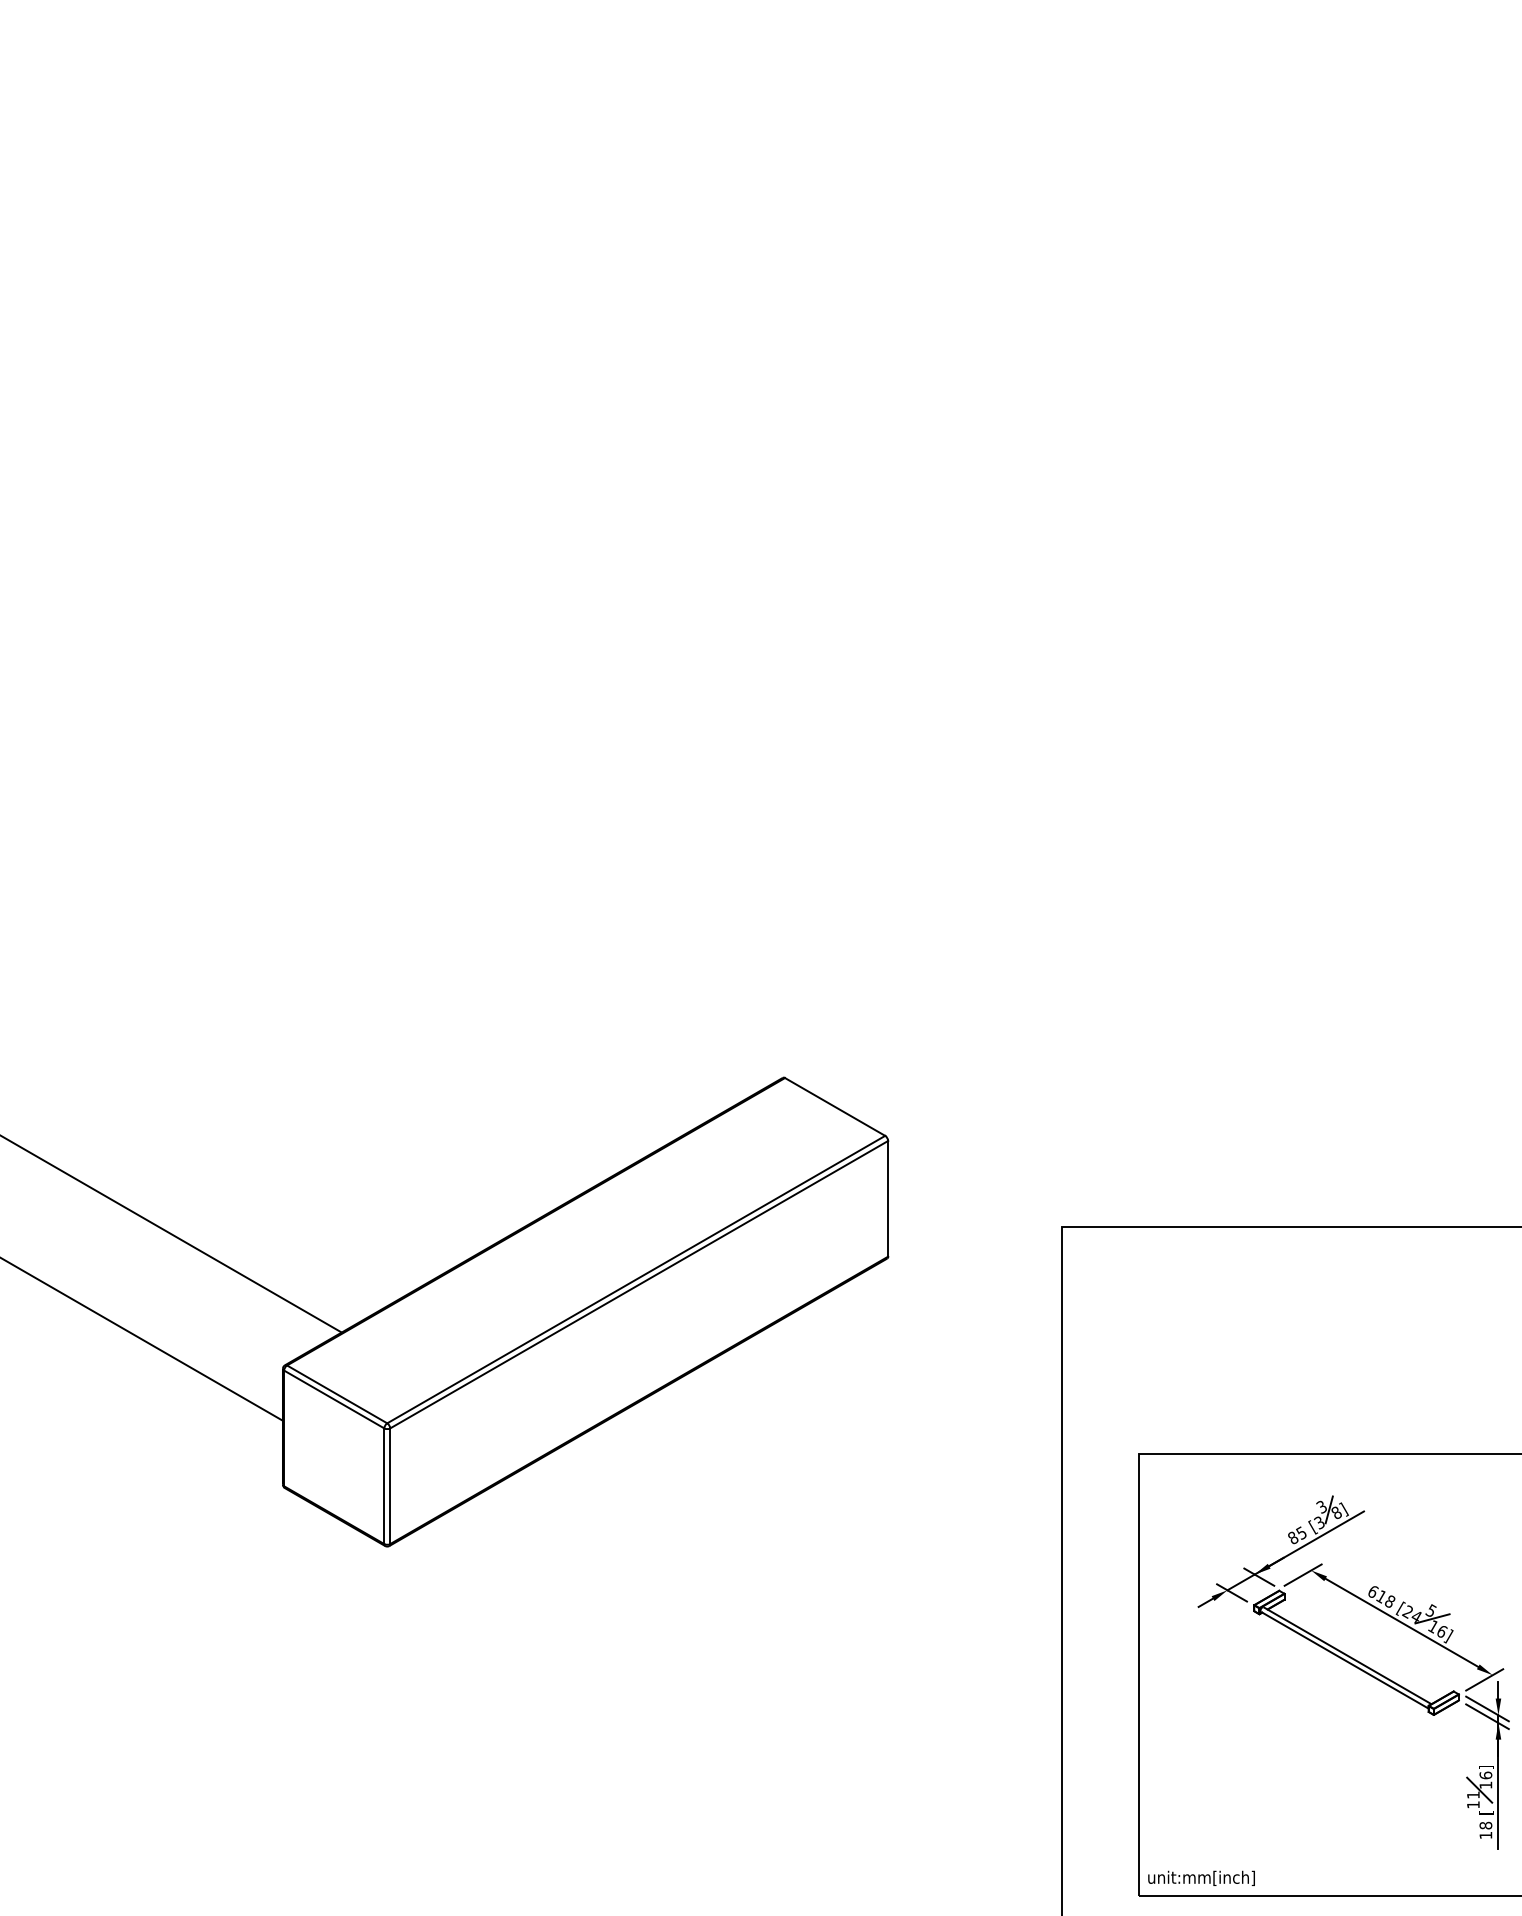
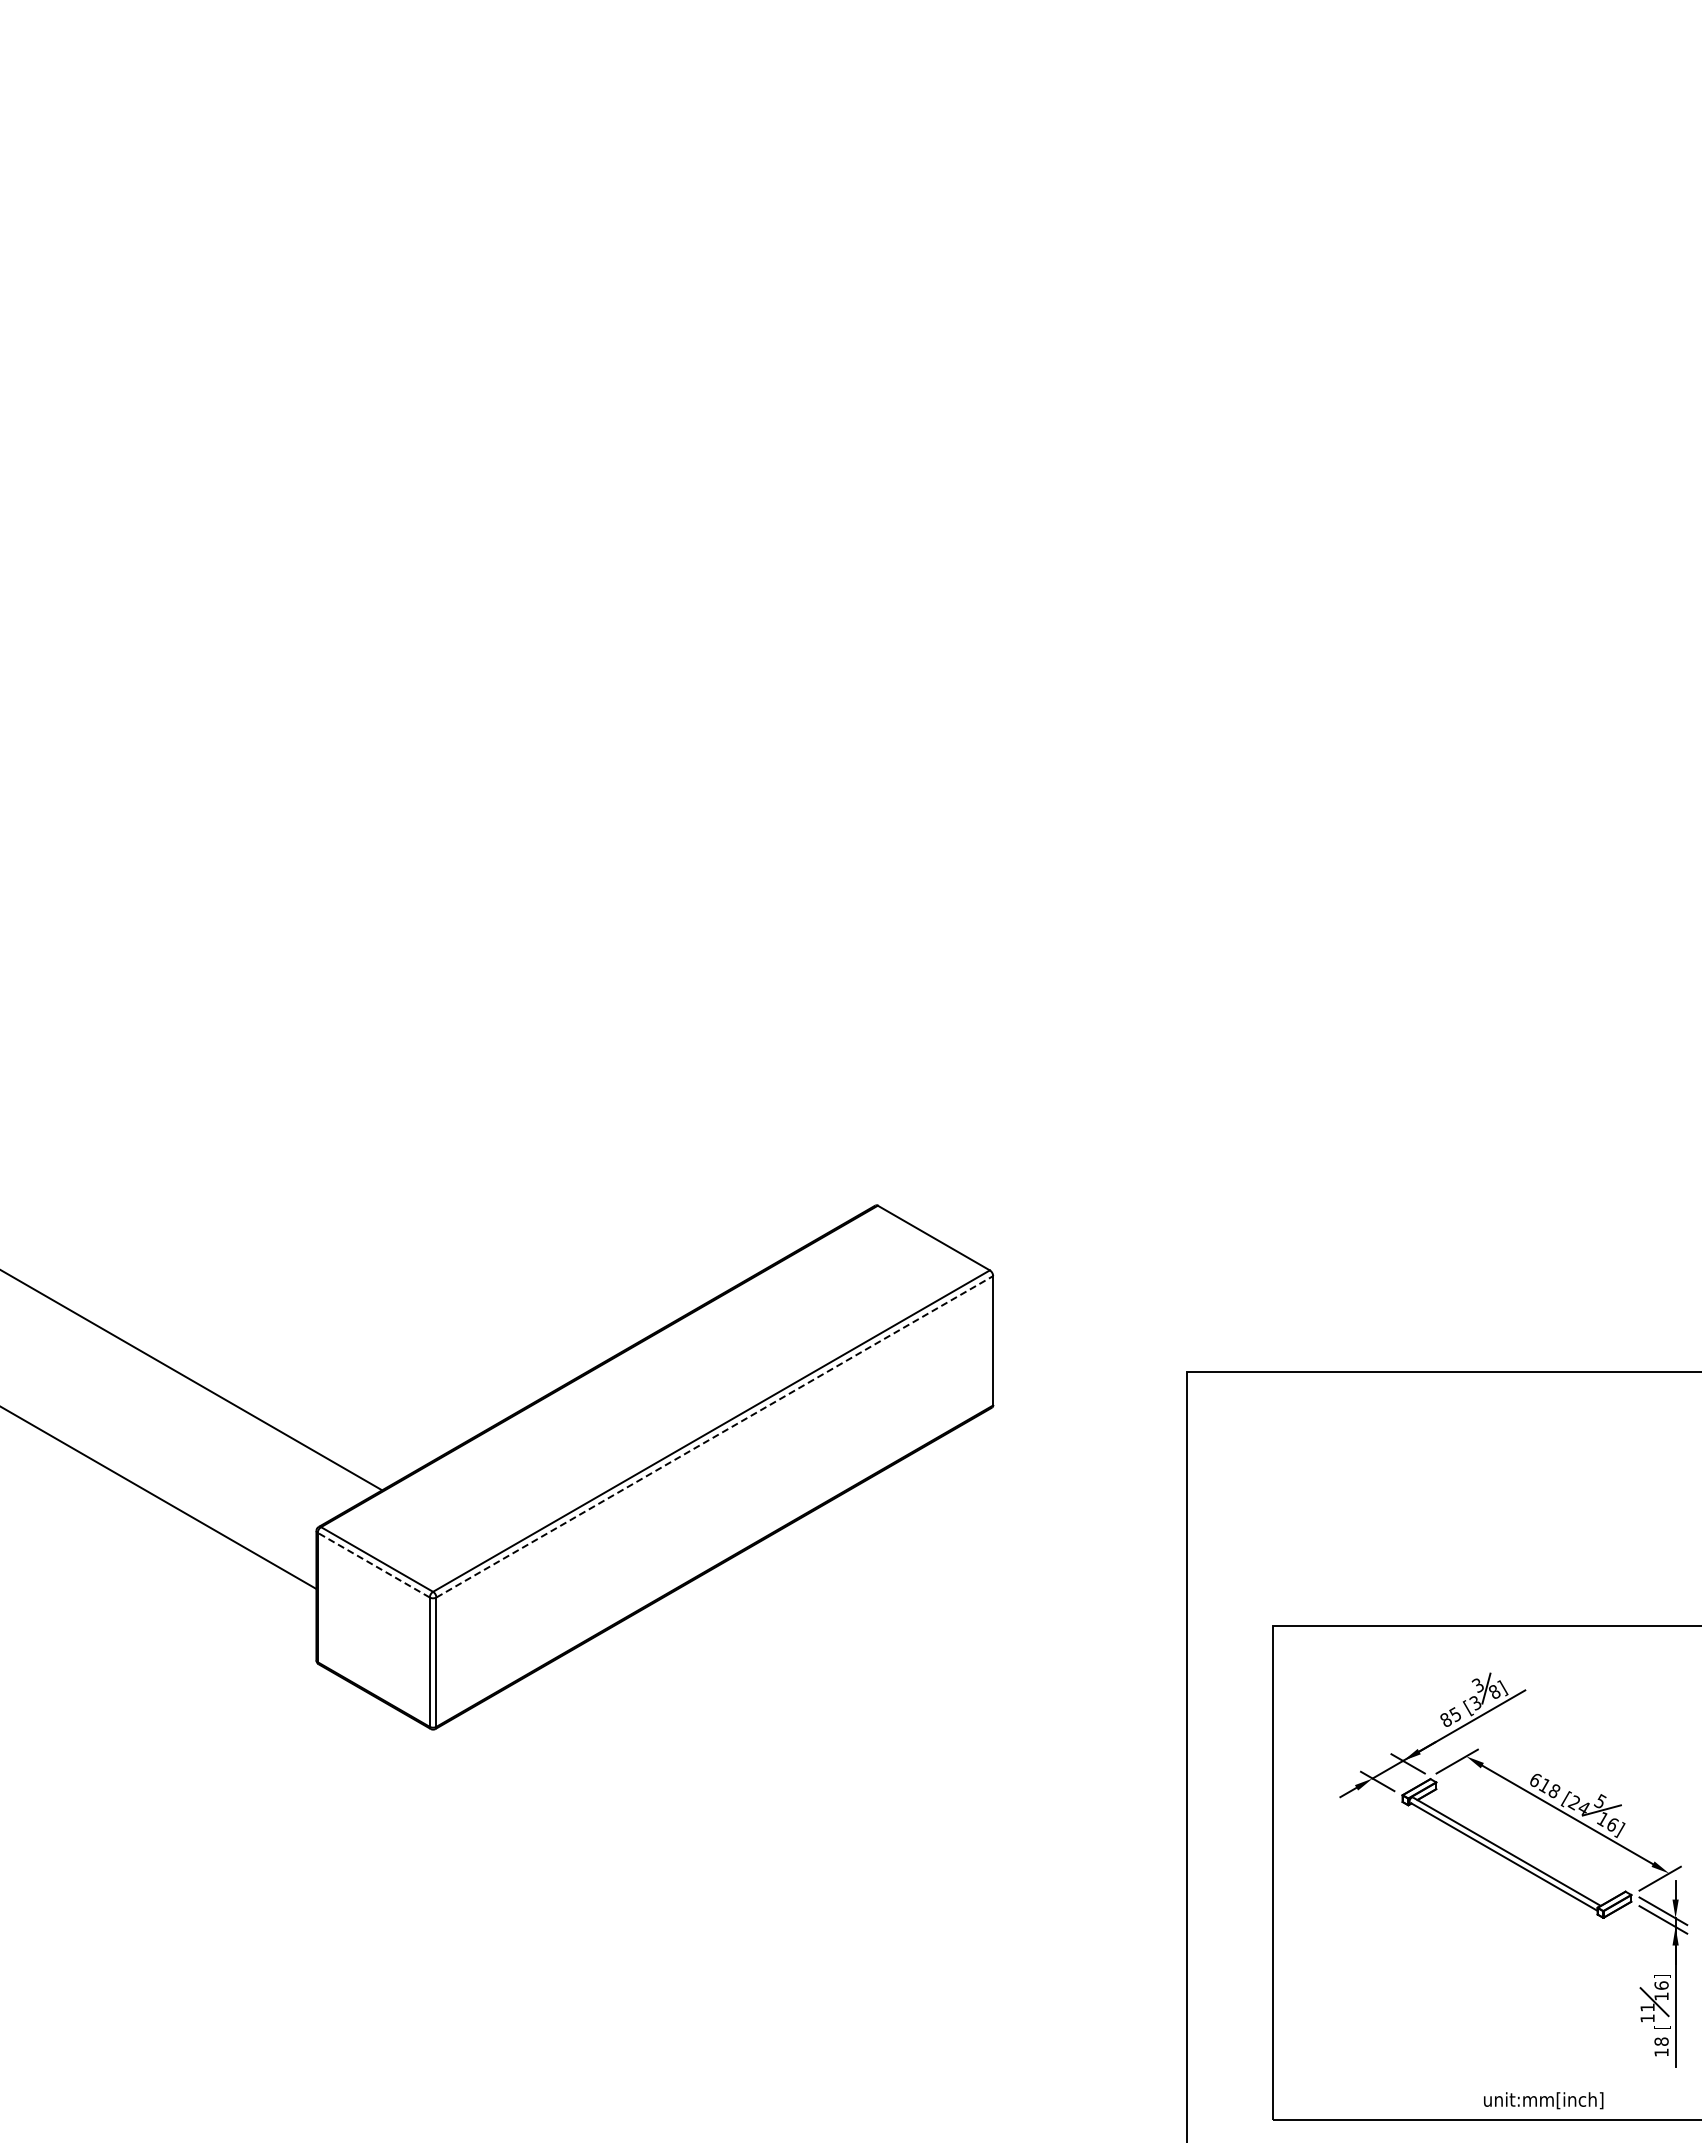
line: (639, 1284) -> (715, 1436), solid -> dashed
line: (333, 1399) -> (373, 1565), solid -> dashed
text: (1201, 1878) -> (1543, 2100), moved

